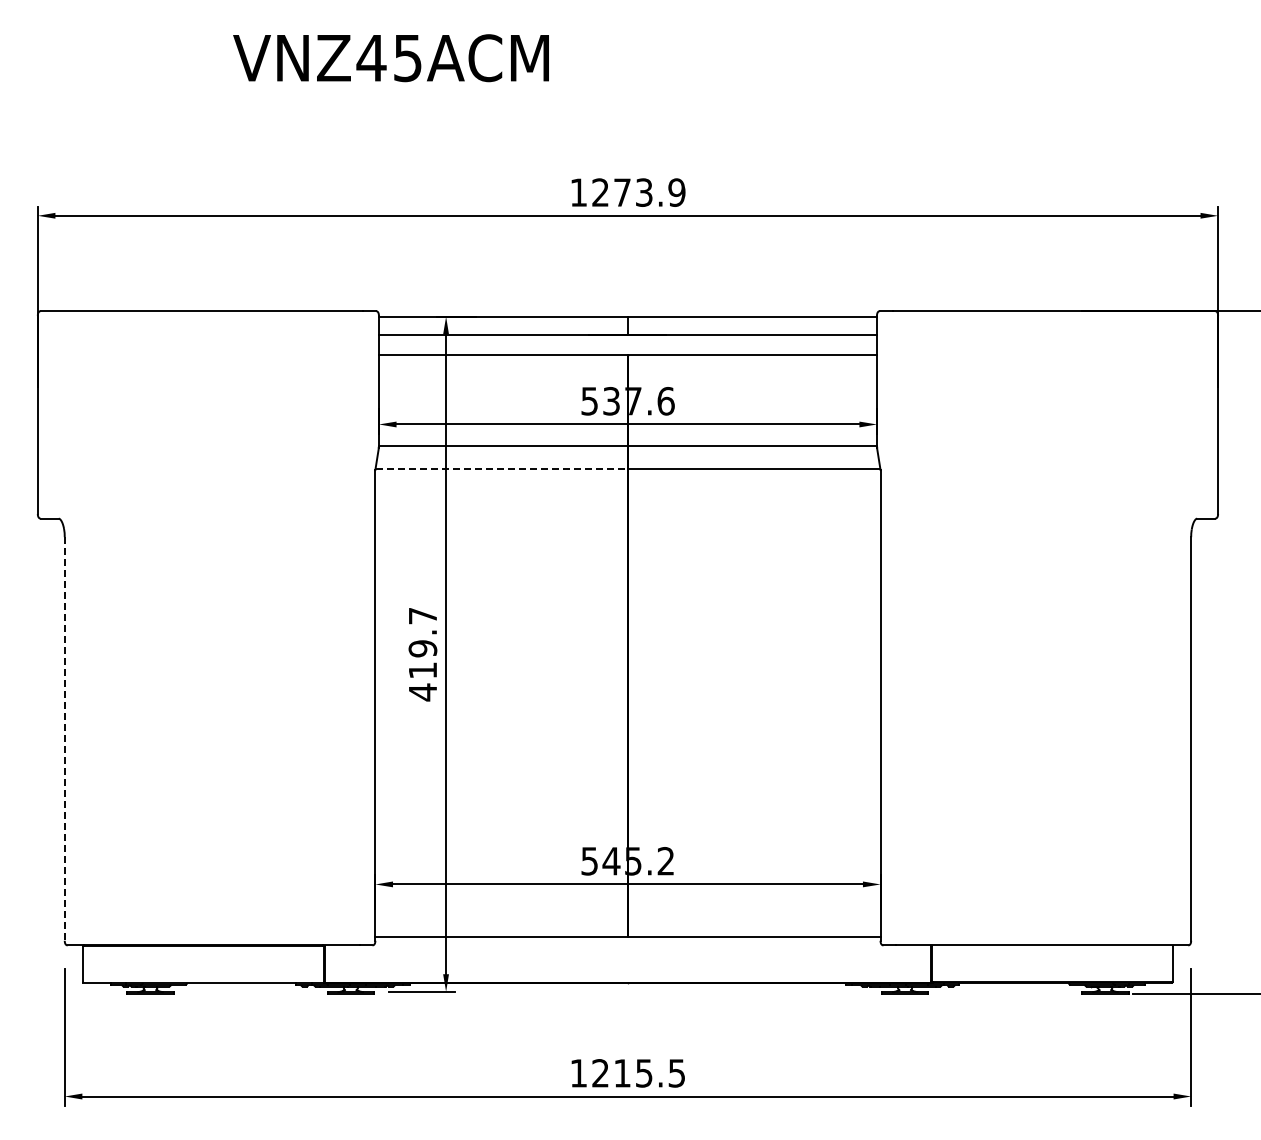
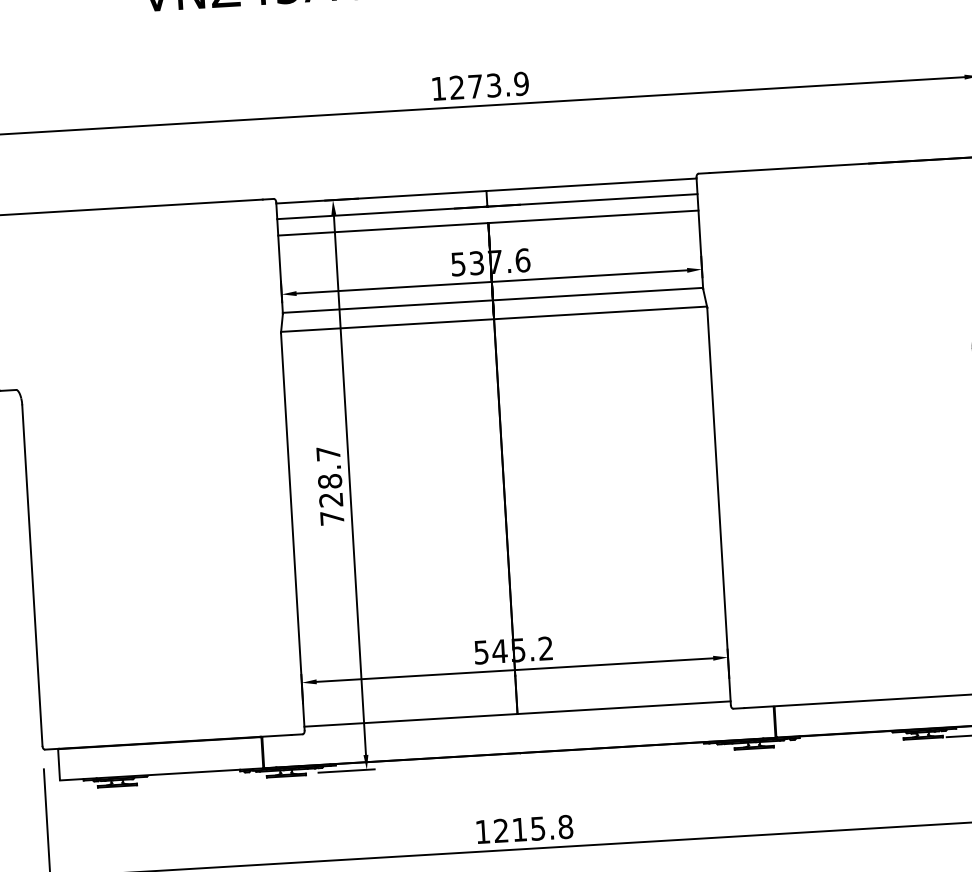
line: (502, 468) -> (388, 325), dashed -> solid
text: (422, 670) -> (330, 499), 419.7 -> 728.7
line: (64, 738) -> (32, 575), dashed -> solid
text: (676, 1073) -> (565, 827), 1215.5 -> 1215.8

